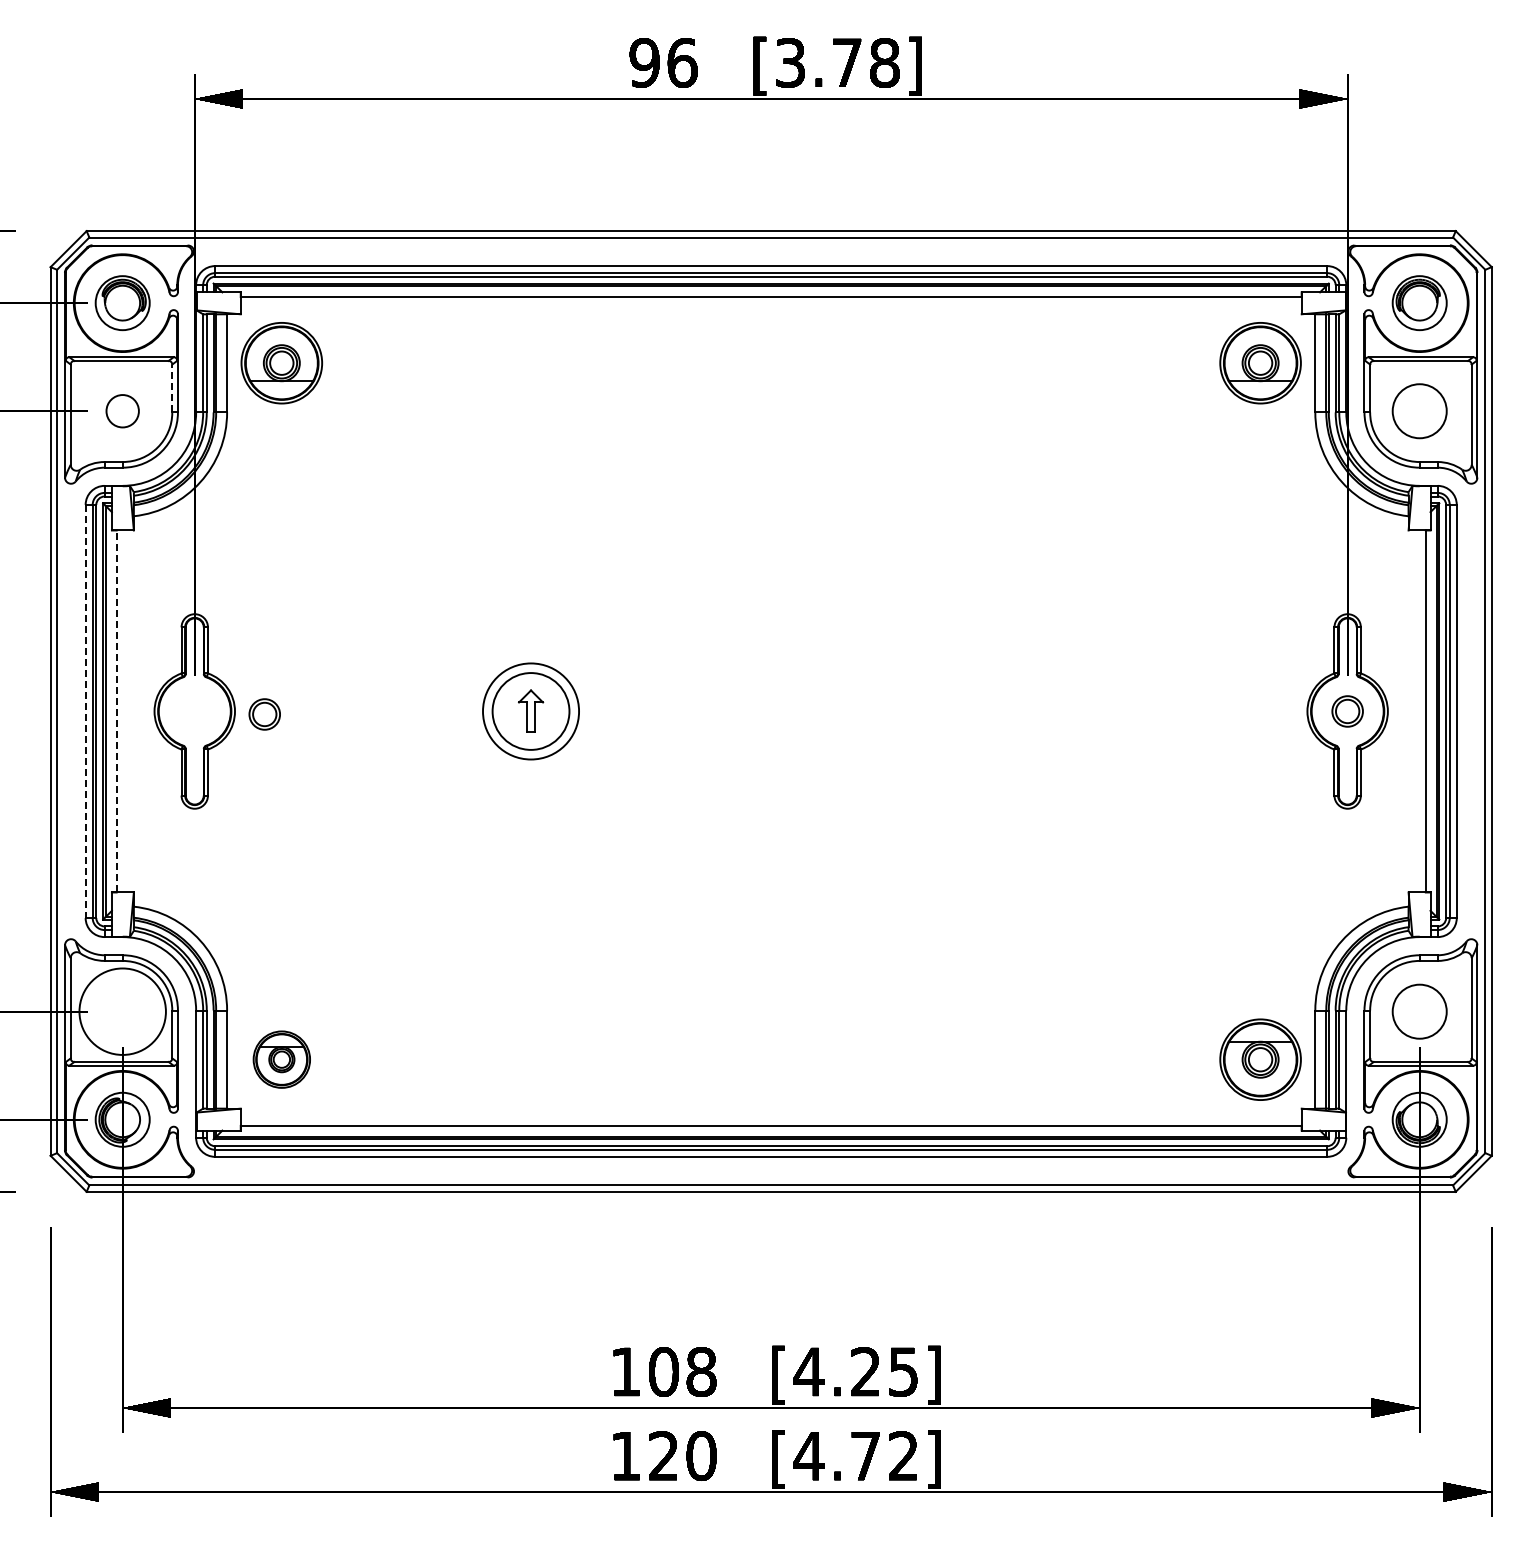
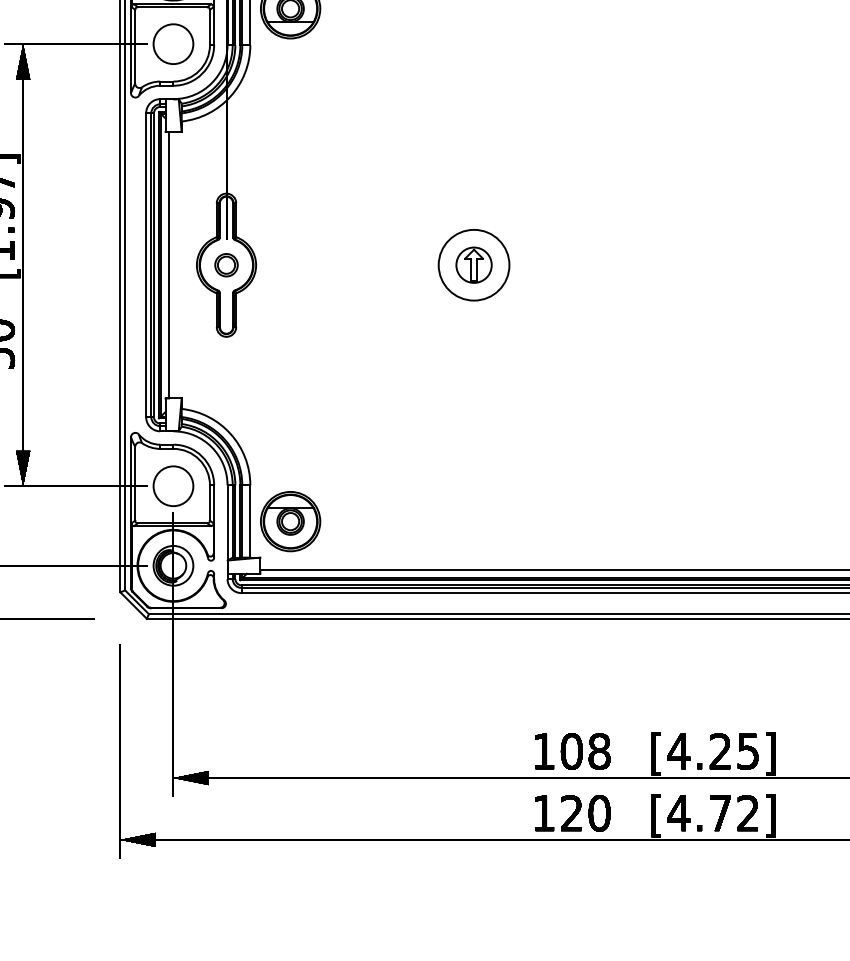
line: (172, 388) -> (210, 27), dashed -> solid
circle: (122, 411) -> (173, 44), size x1.67
line: (116, 710) -> (168, 264), dashed -> solid
line: (85, 711) -> (146, 265), dashed -> solid
circle: (531, 711) -> (474, 265), size x0.62
part: (264, 714) -> (226, 265), moved
circle: (122, 1011) -> (173, 486), size x0.62
part: (281, 1059) -> (290, 521), size x1.43

